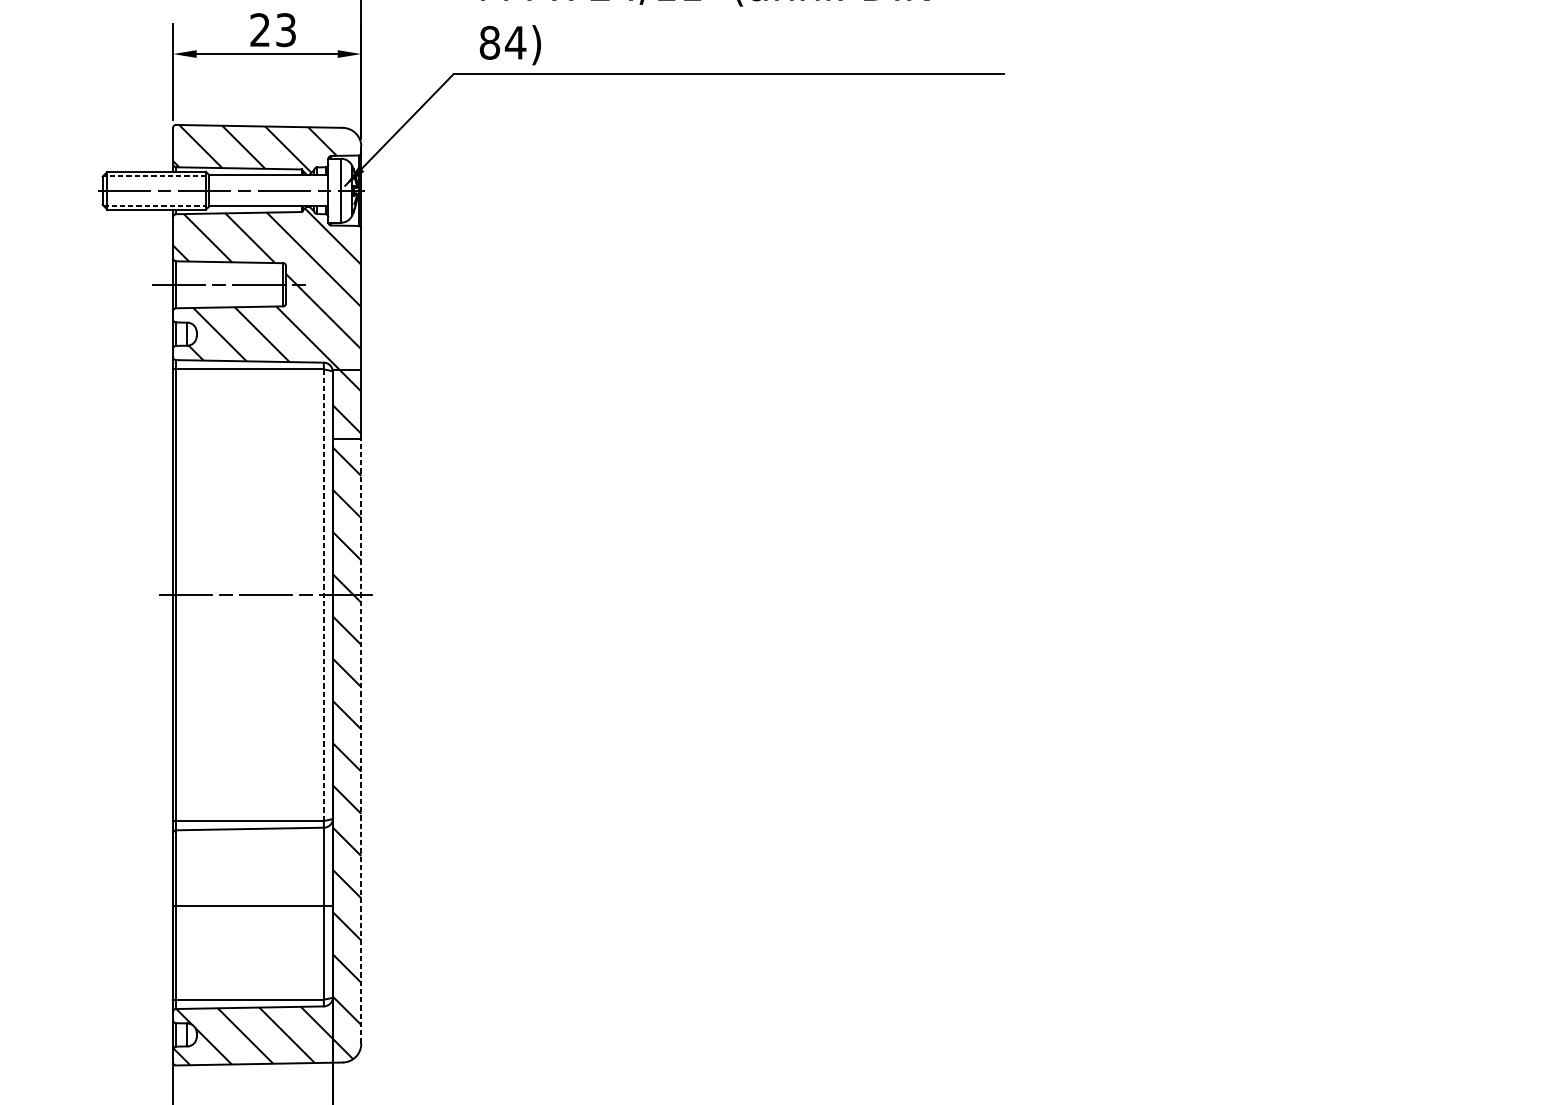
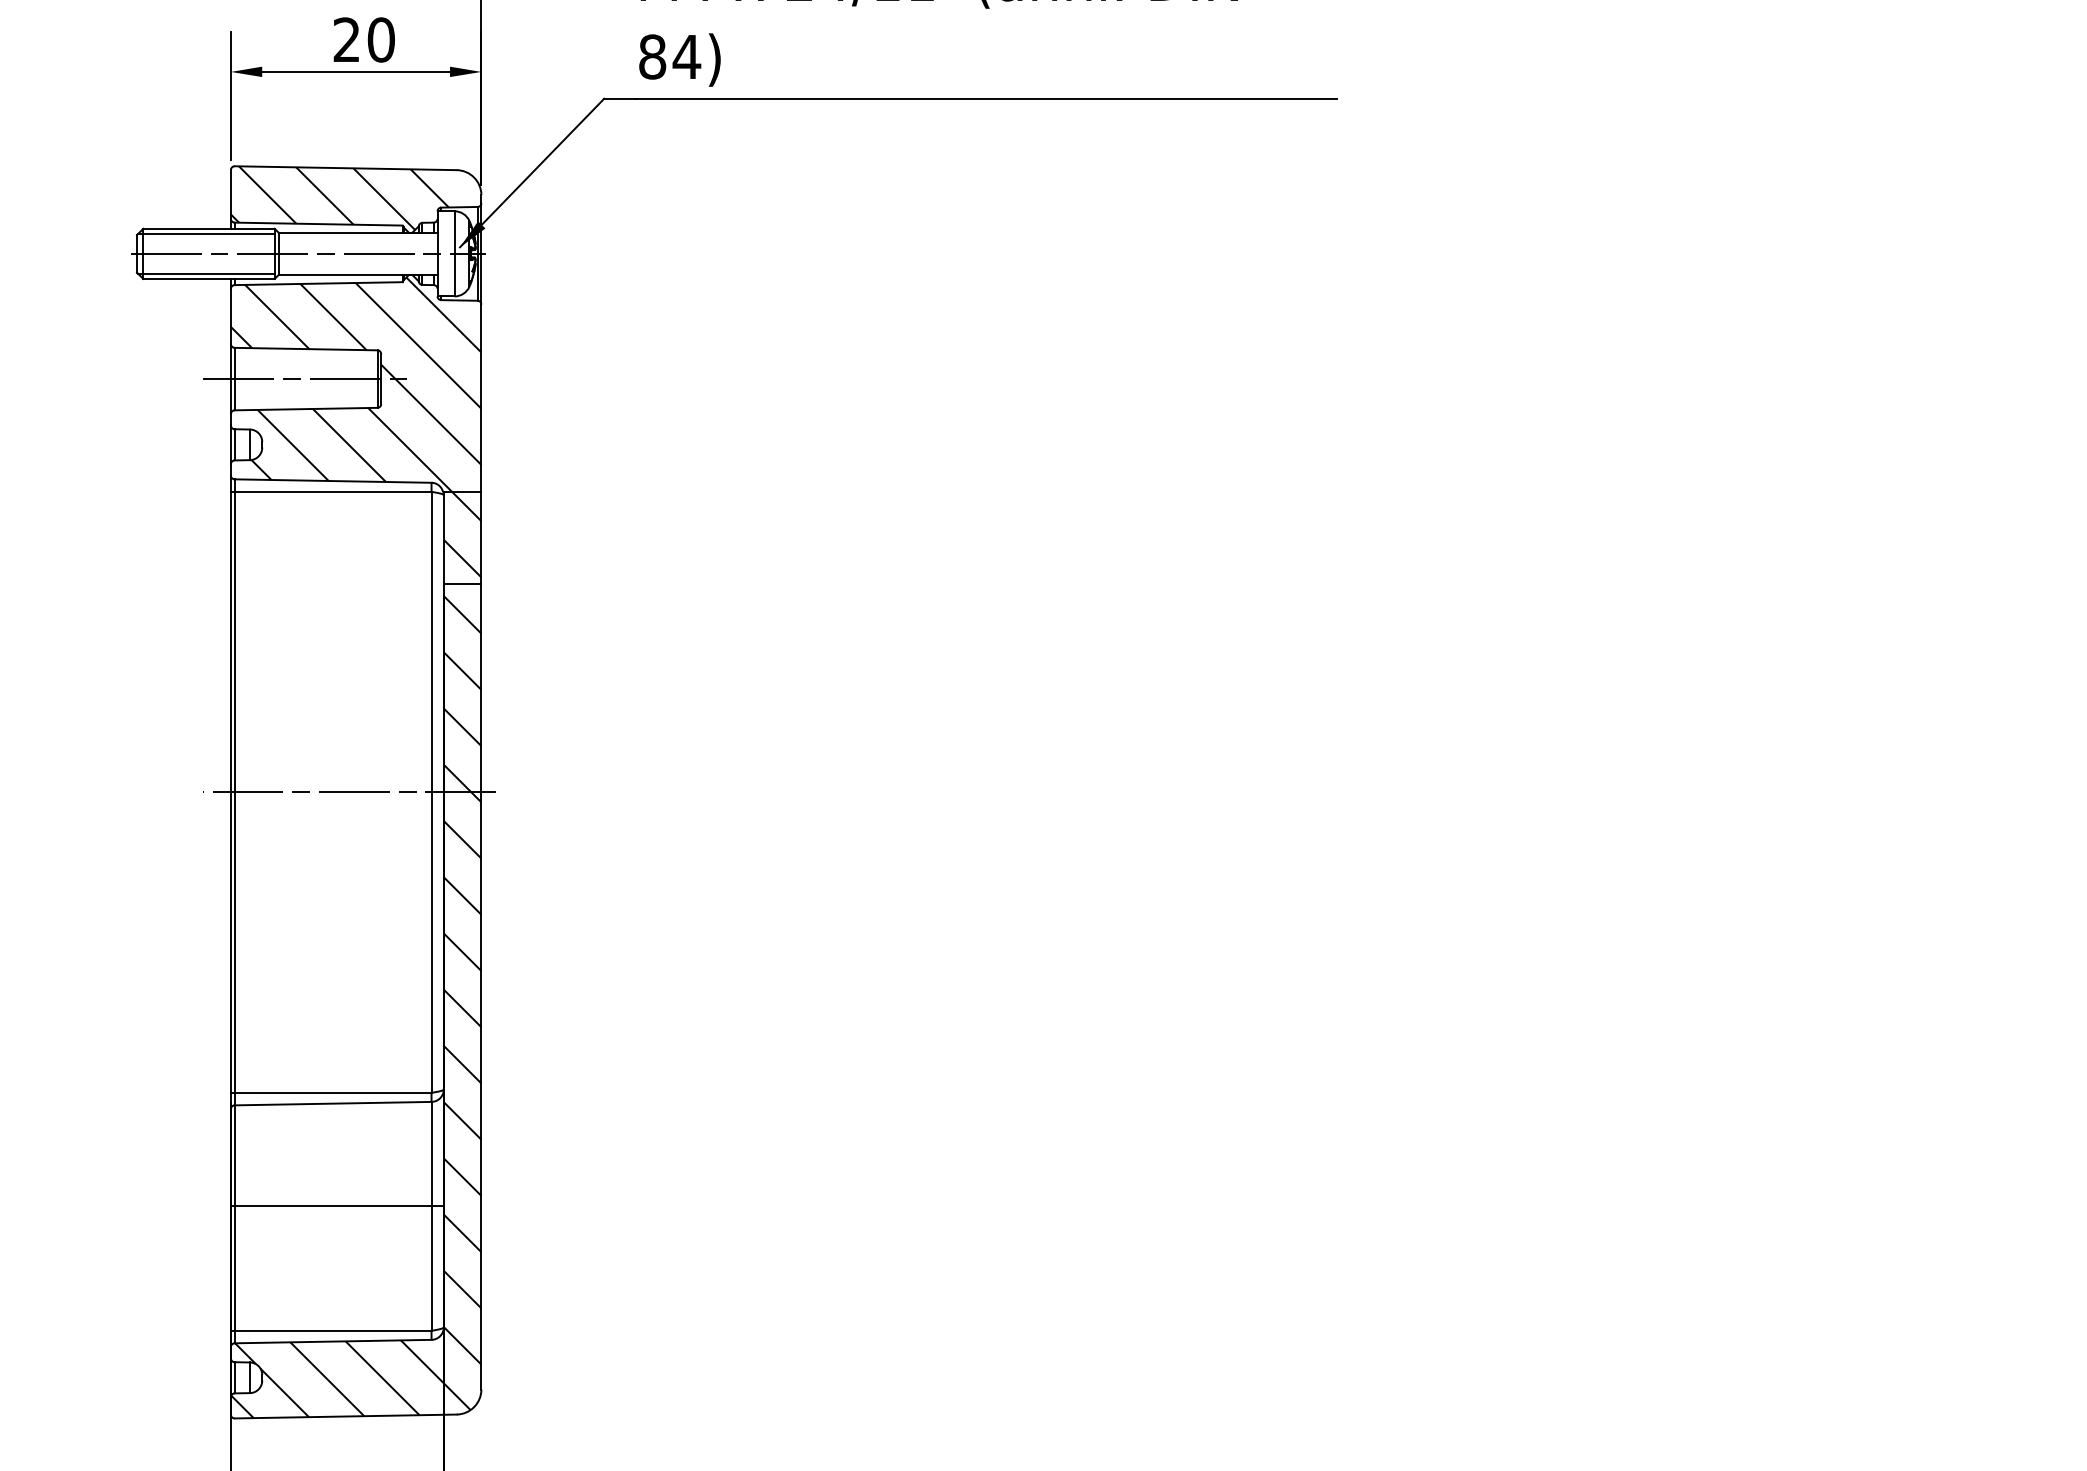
text: (285, 29) -> (380, 39), 23 -> 20
line: (154, 176) -> (205, 234), dashed -> solid
line: (154, 205) -> (206, 273), dashed -> solid
line: (323, 595) -> (431, 792), dashed -> solid
line: (361, 741) -> (481, 986), dashed -> solid

